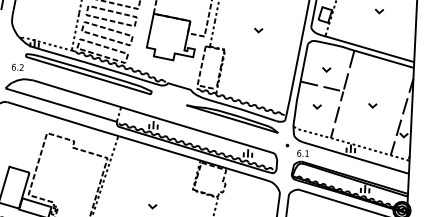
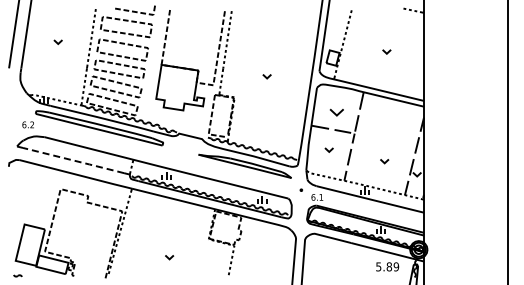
part: (326, 69) -> (336, 112), size x1.6
line: (62, 105) -> (74, 160), solid -> dashed
part: (372, 105) -> (384, 161), moved

